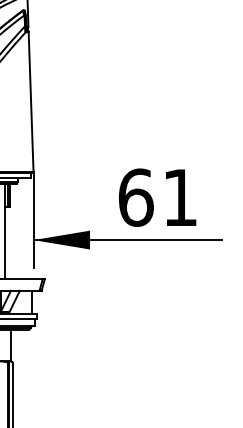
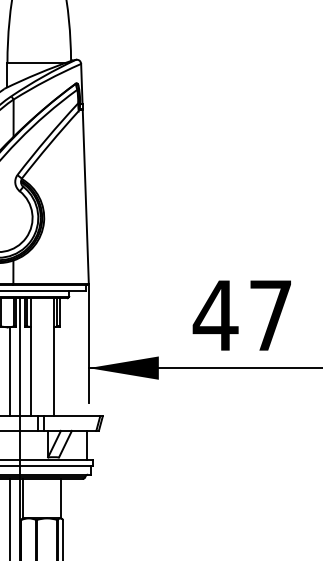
text: (156, 197) -> (241, 315), 61 -> 47

